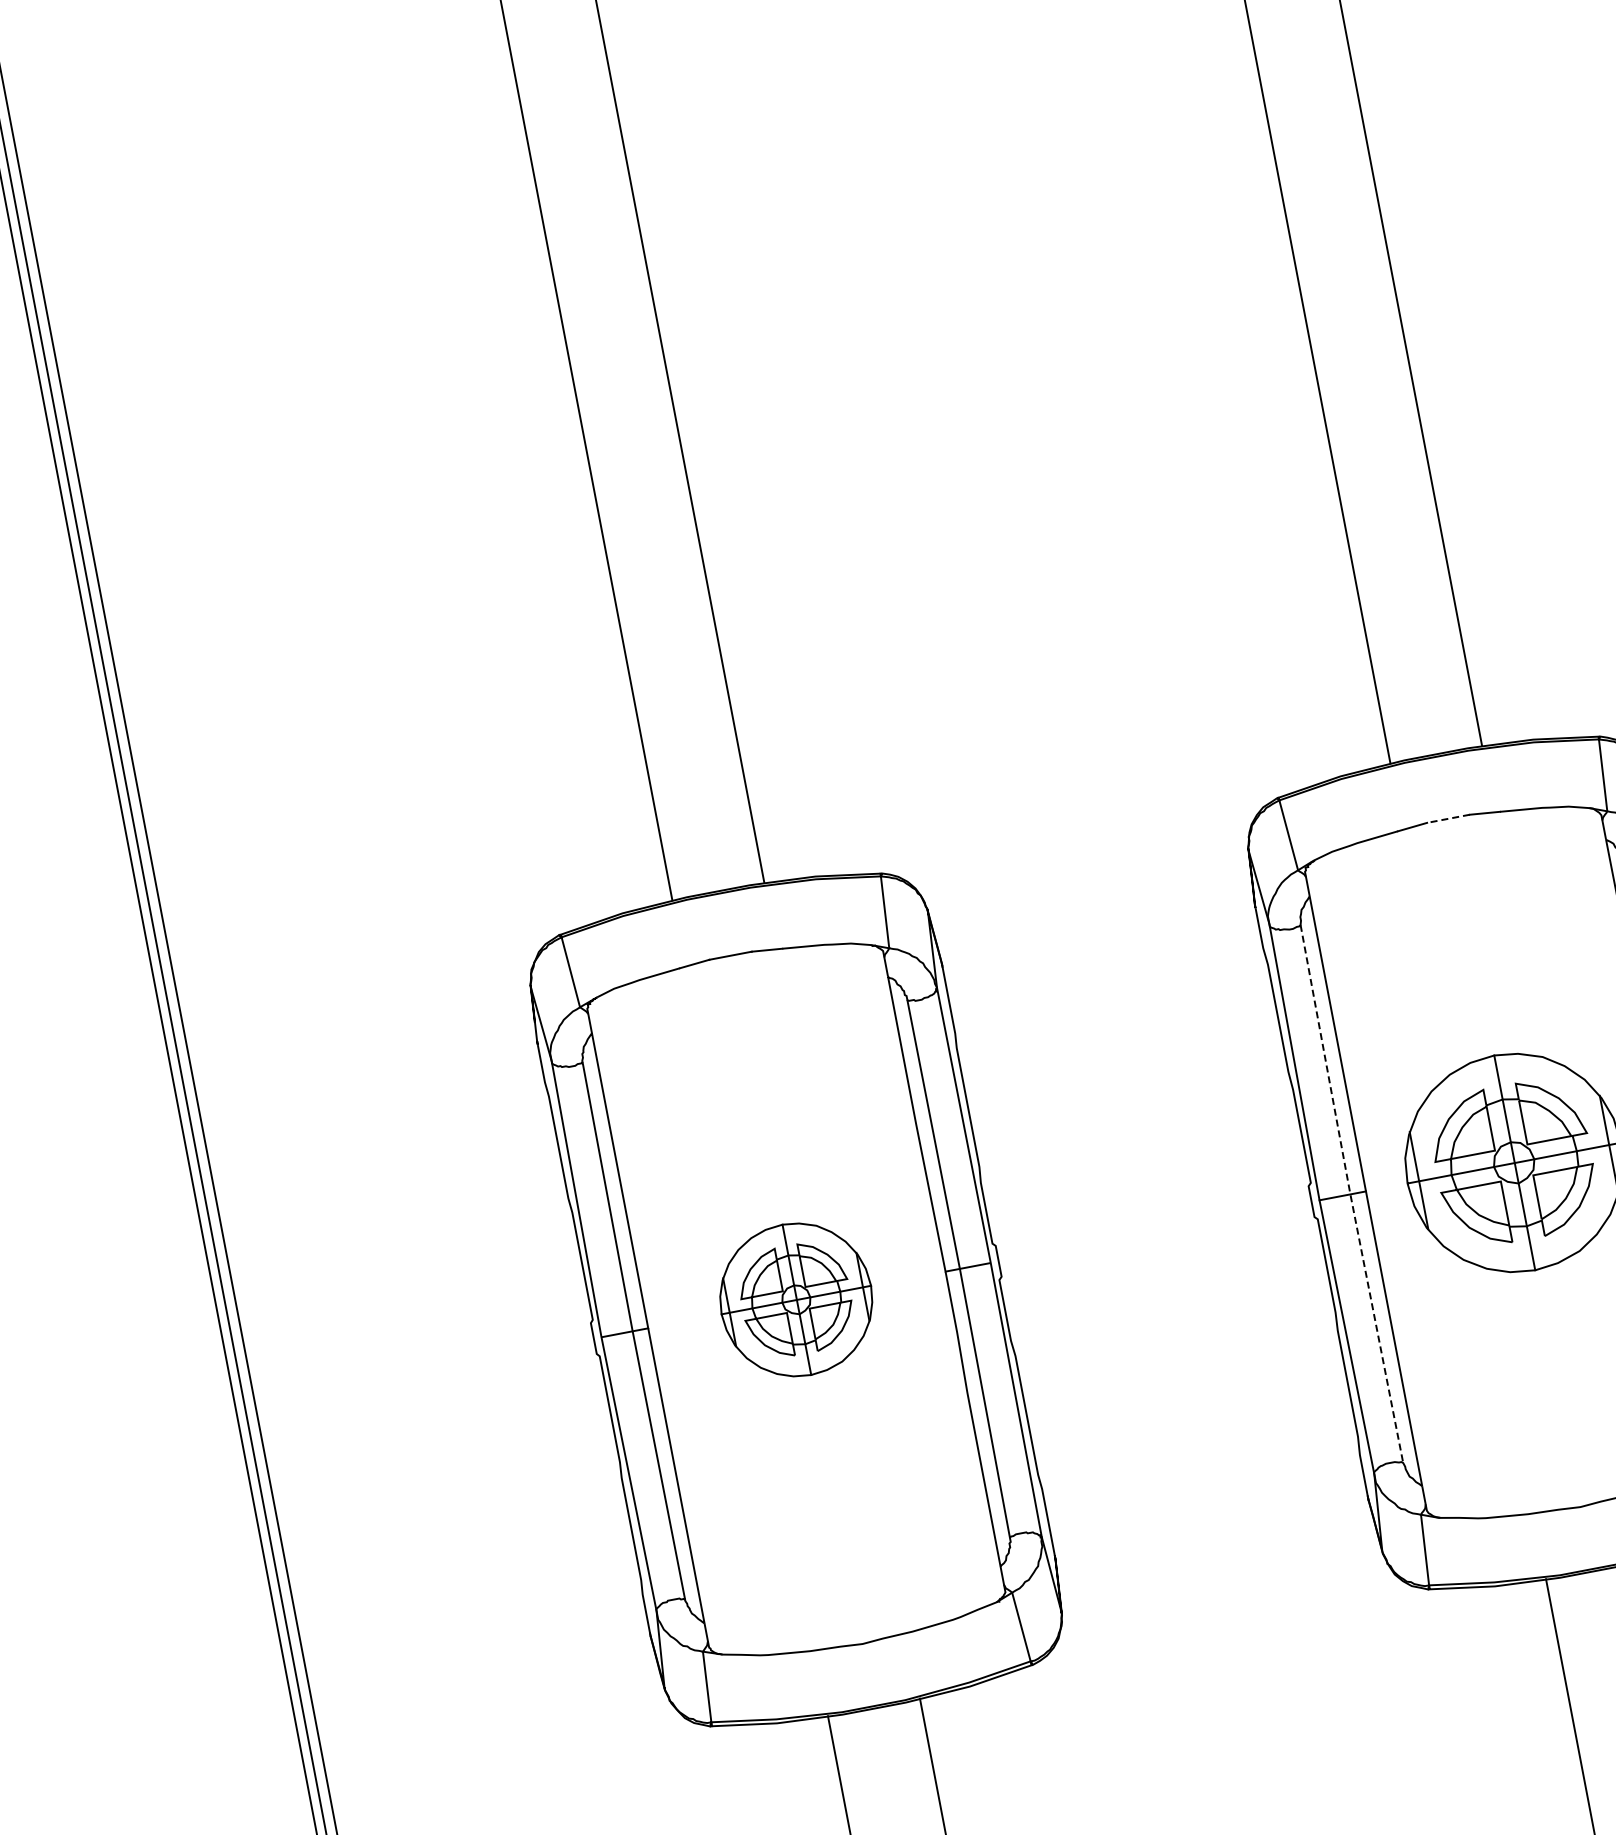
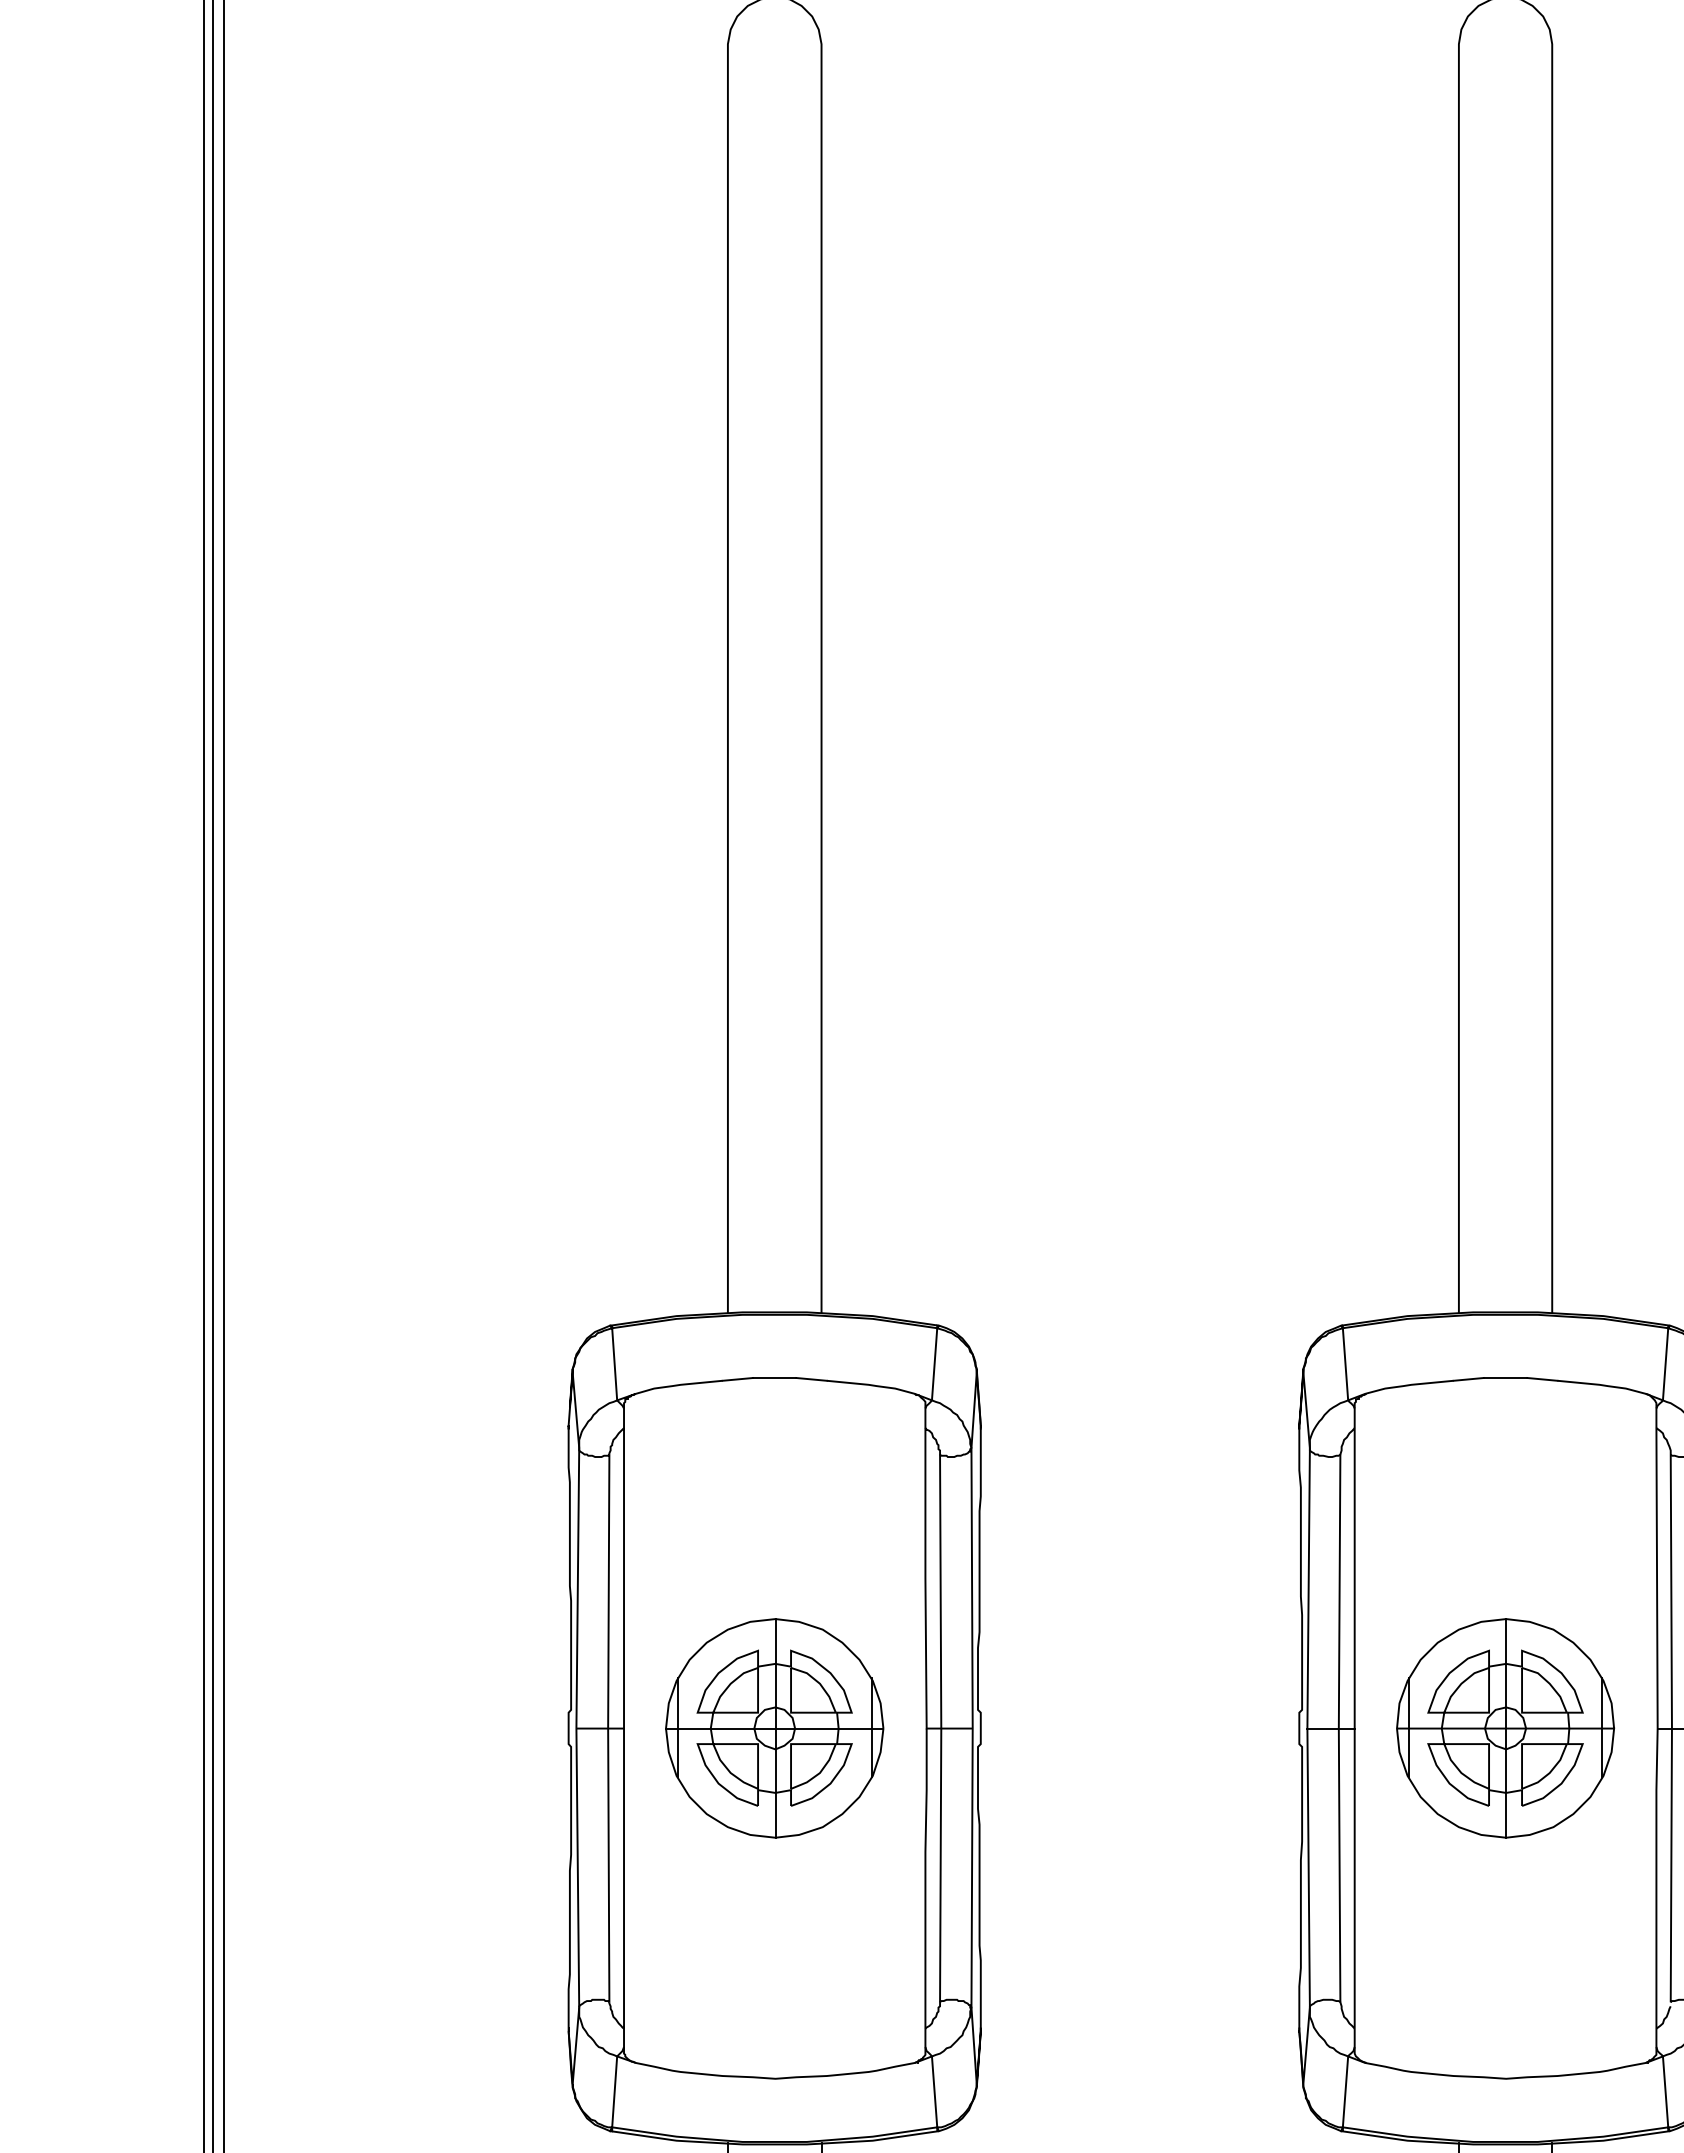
line: (1448, 818) -> (1505, 1377), dashed -> solid
line: (1350, 1194) -> (1338, 1728), dashed -> solid
part: (796, 1300) -> (774, 1728), size x1.43

